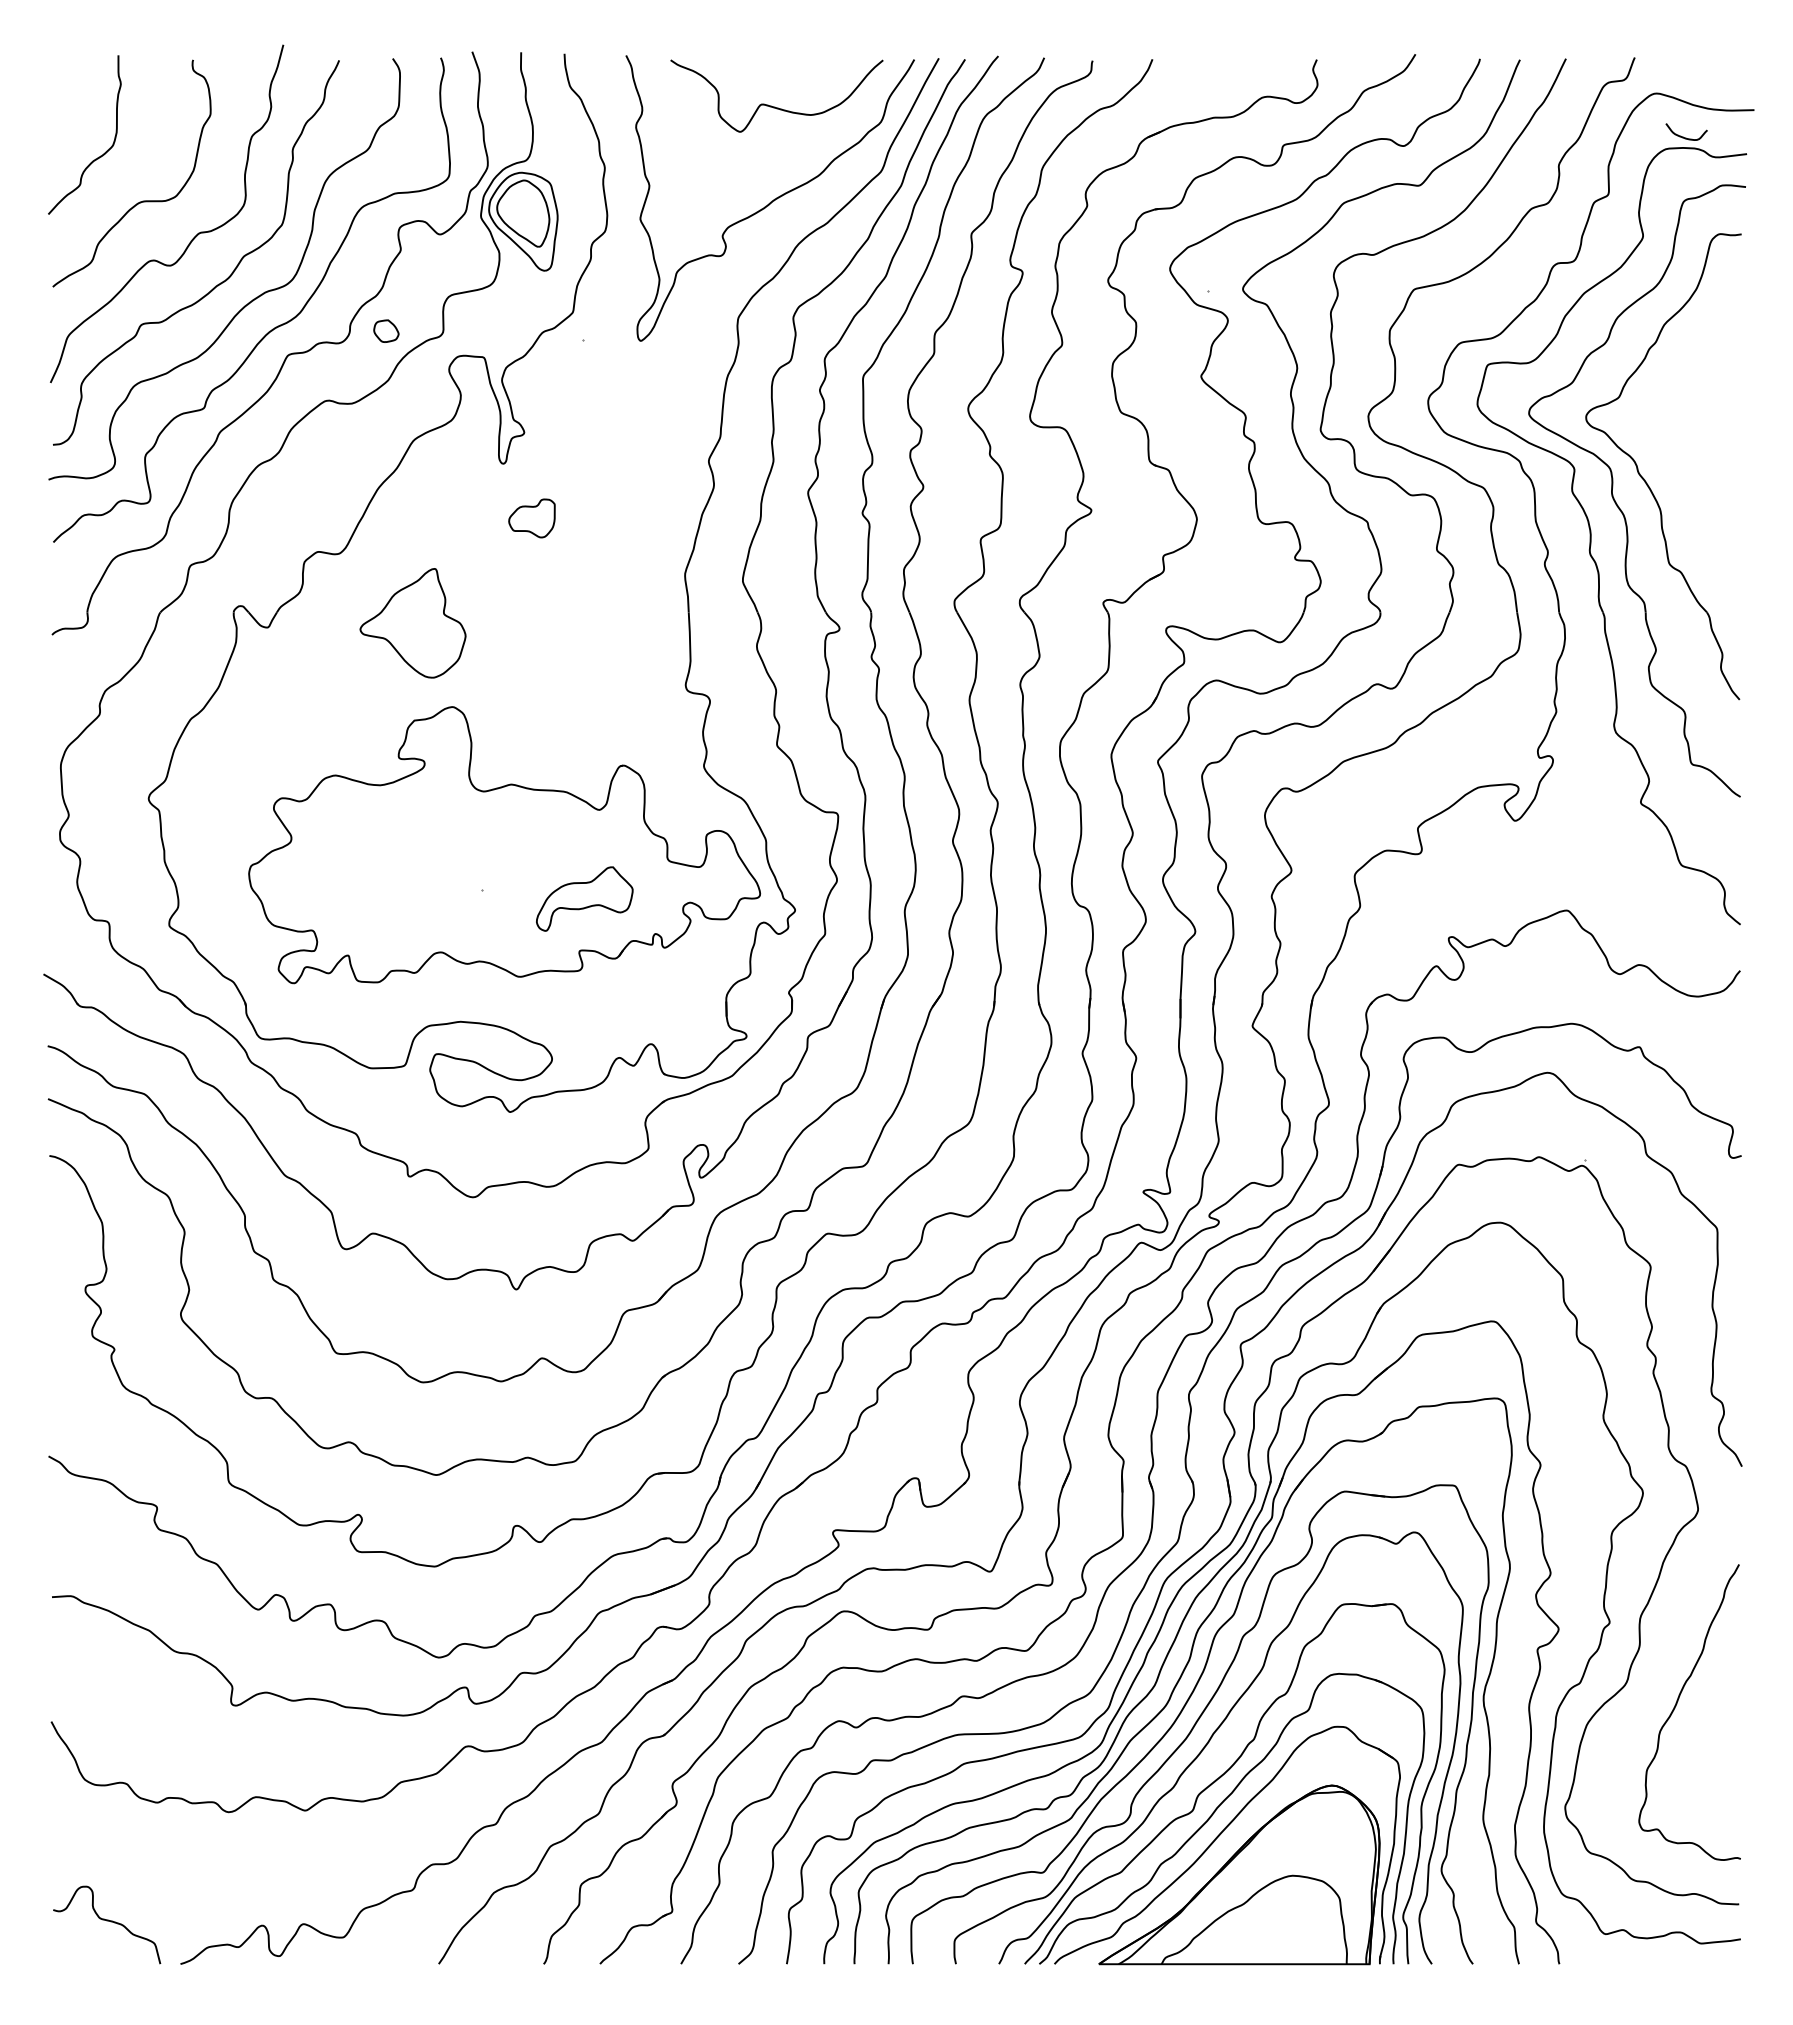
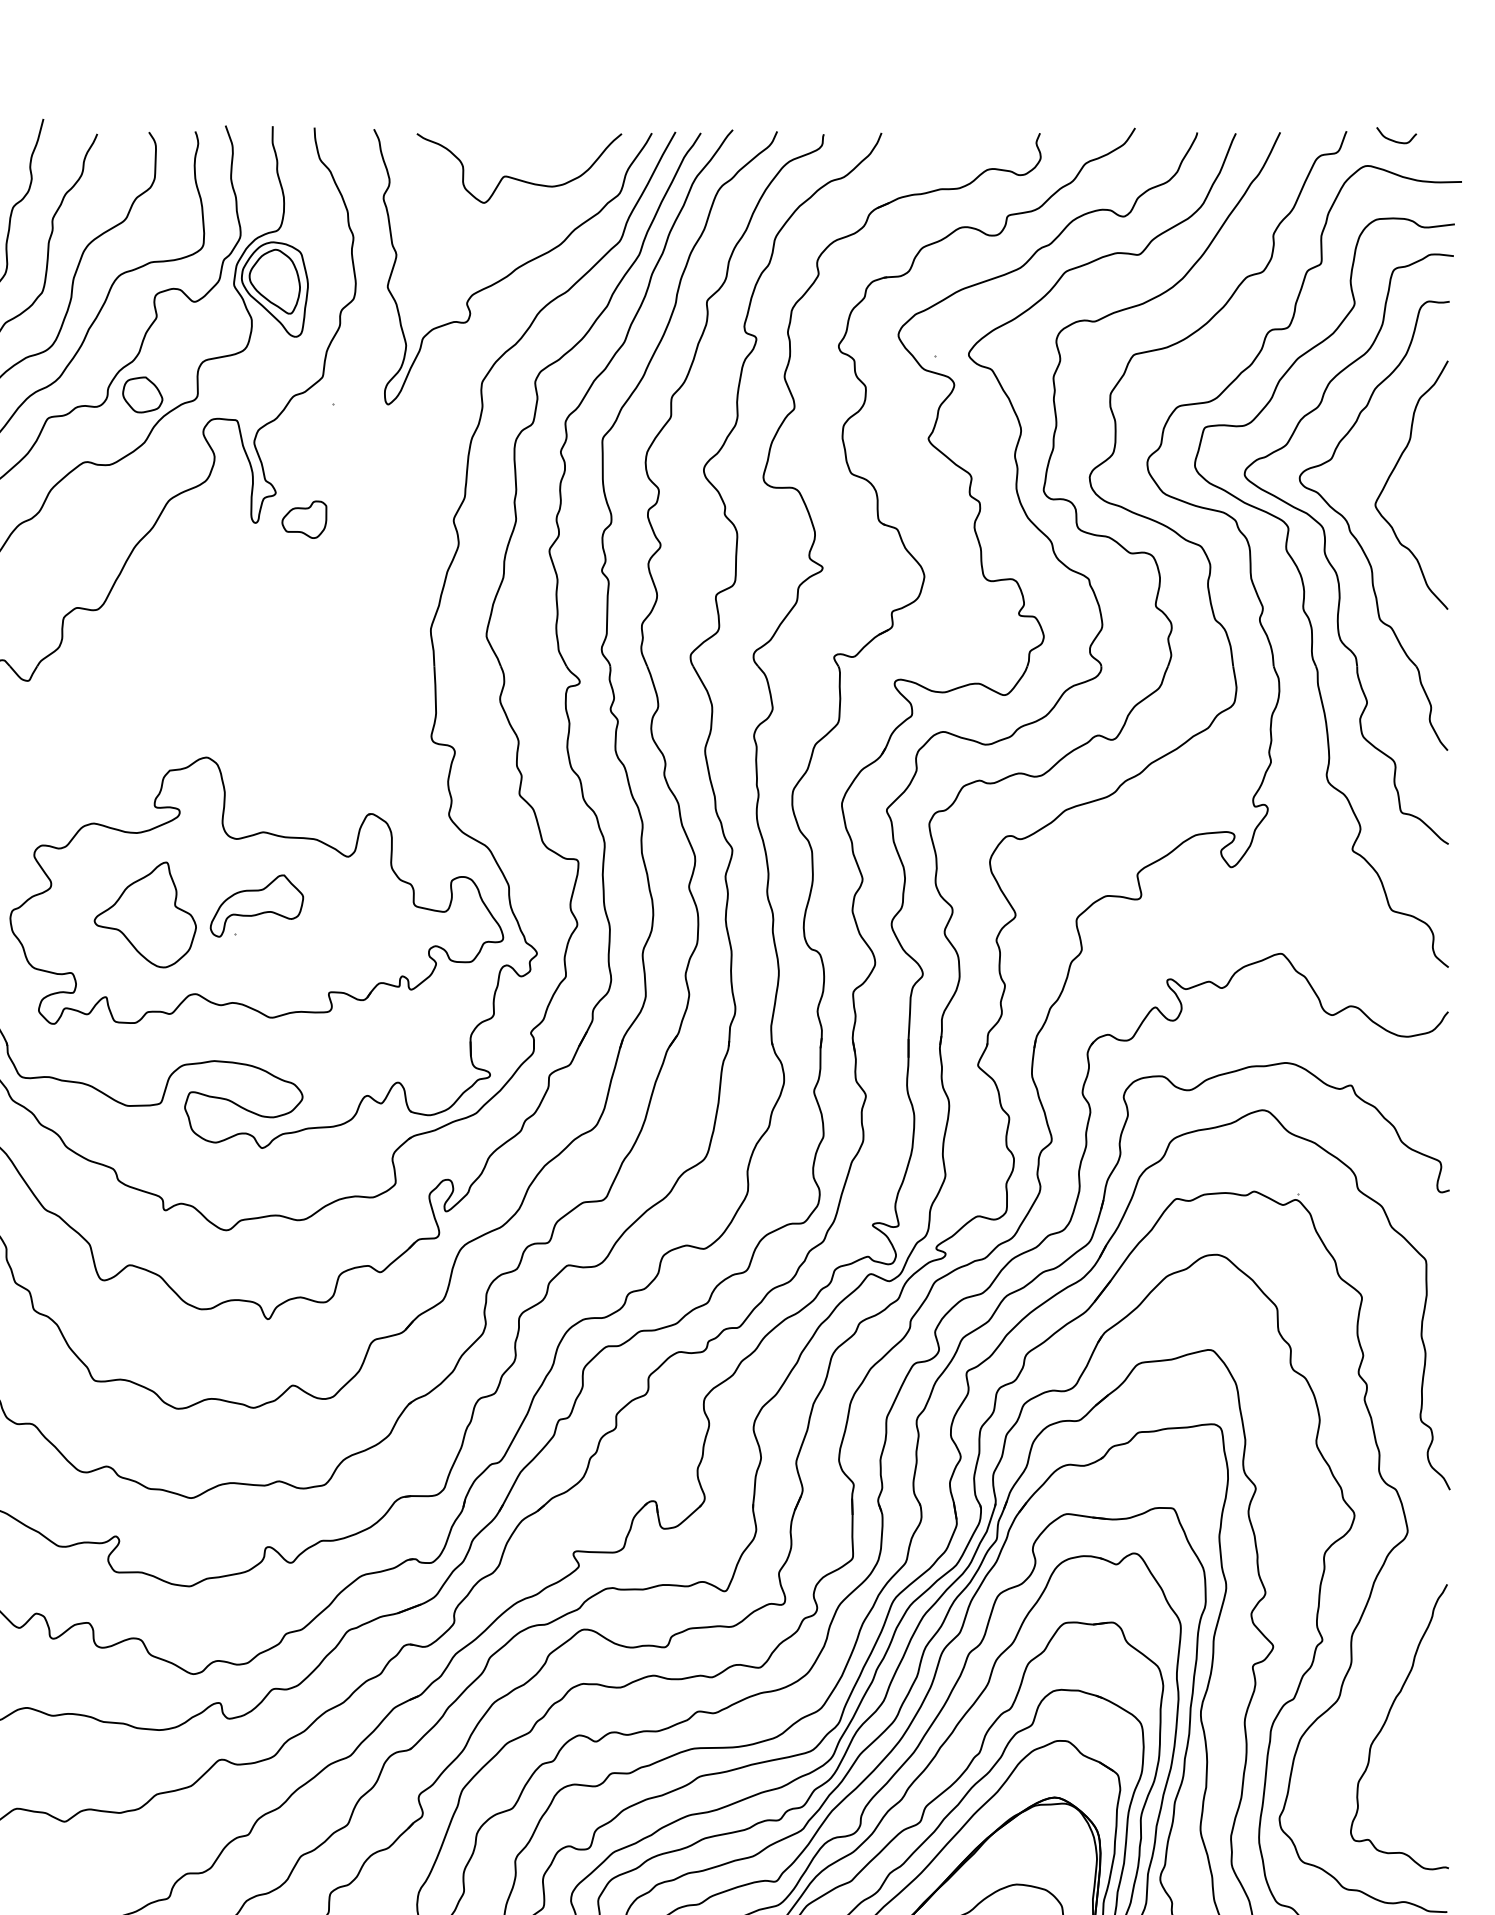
curve: (1683, 136) -> (1393, 139), moved
part: (386, 331) -> (142, 395), size x1.67
curve: (1682, 412) -> (1392, 473), added
part: (531, 518) -> (303, 519), moved
part: (412, 623) -> (144, 915), moved
part: (584, 898) -> (256, 905), moved

